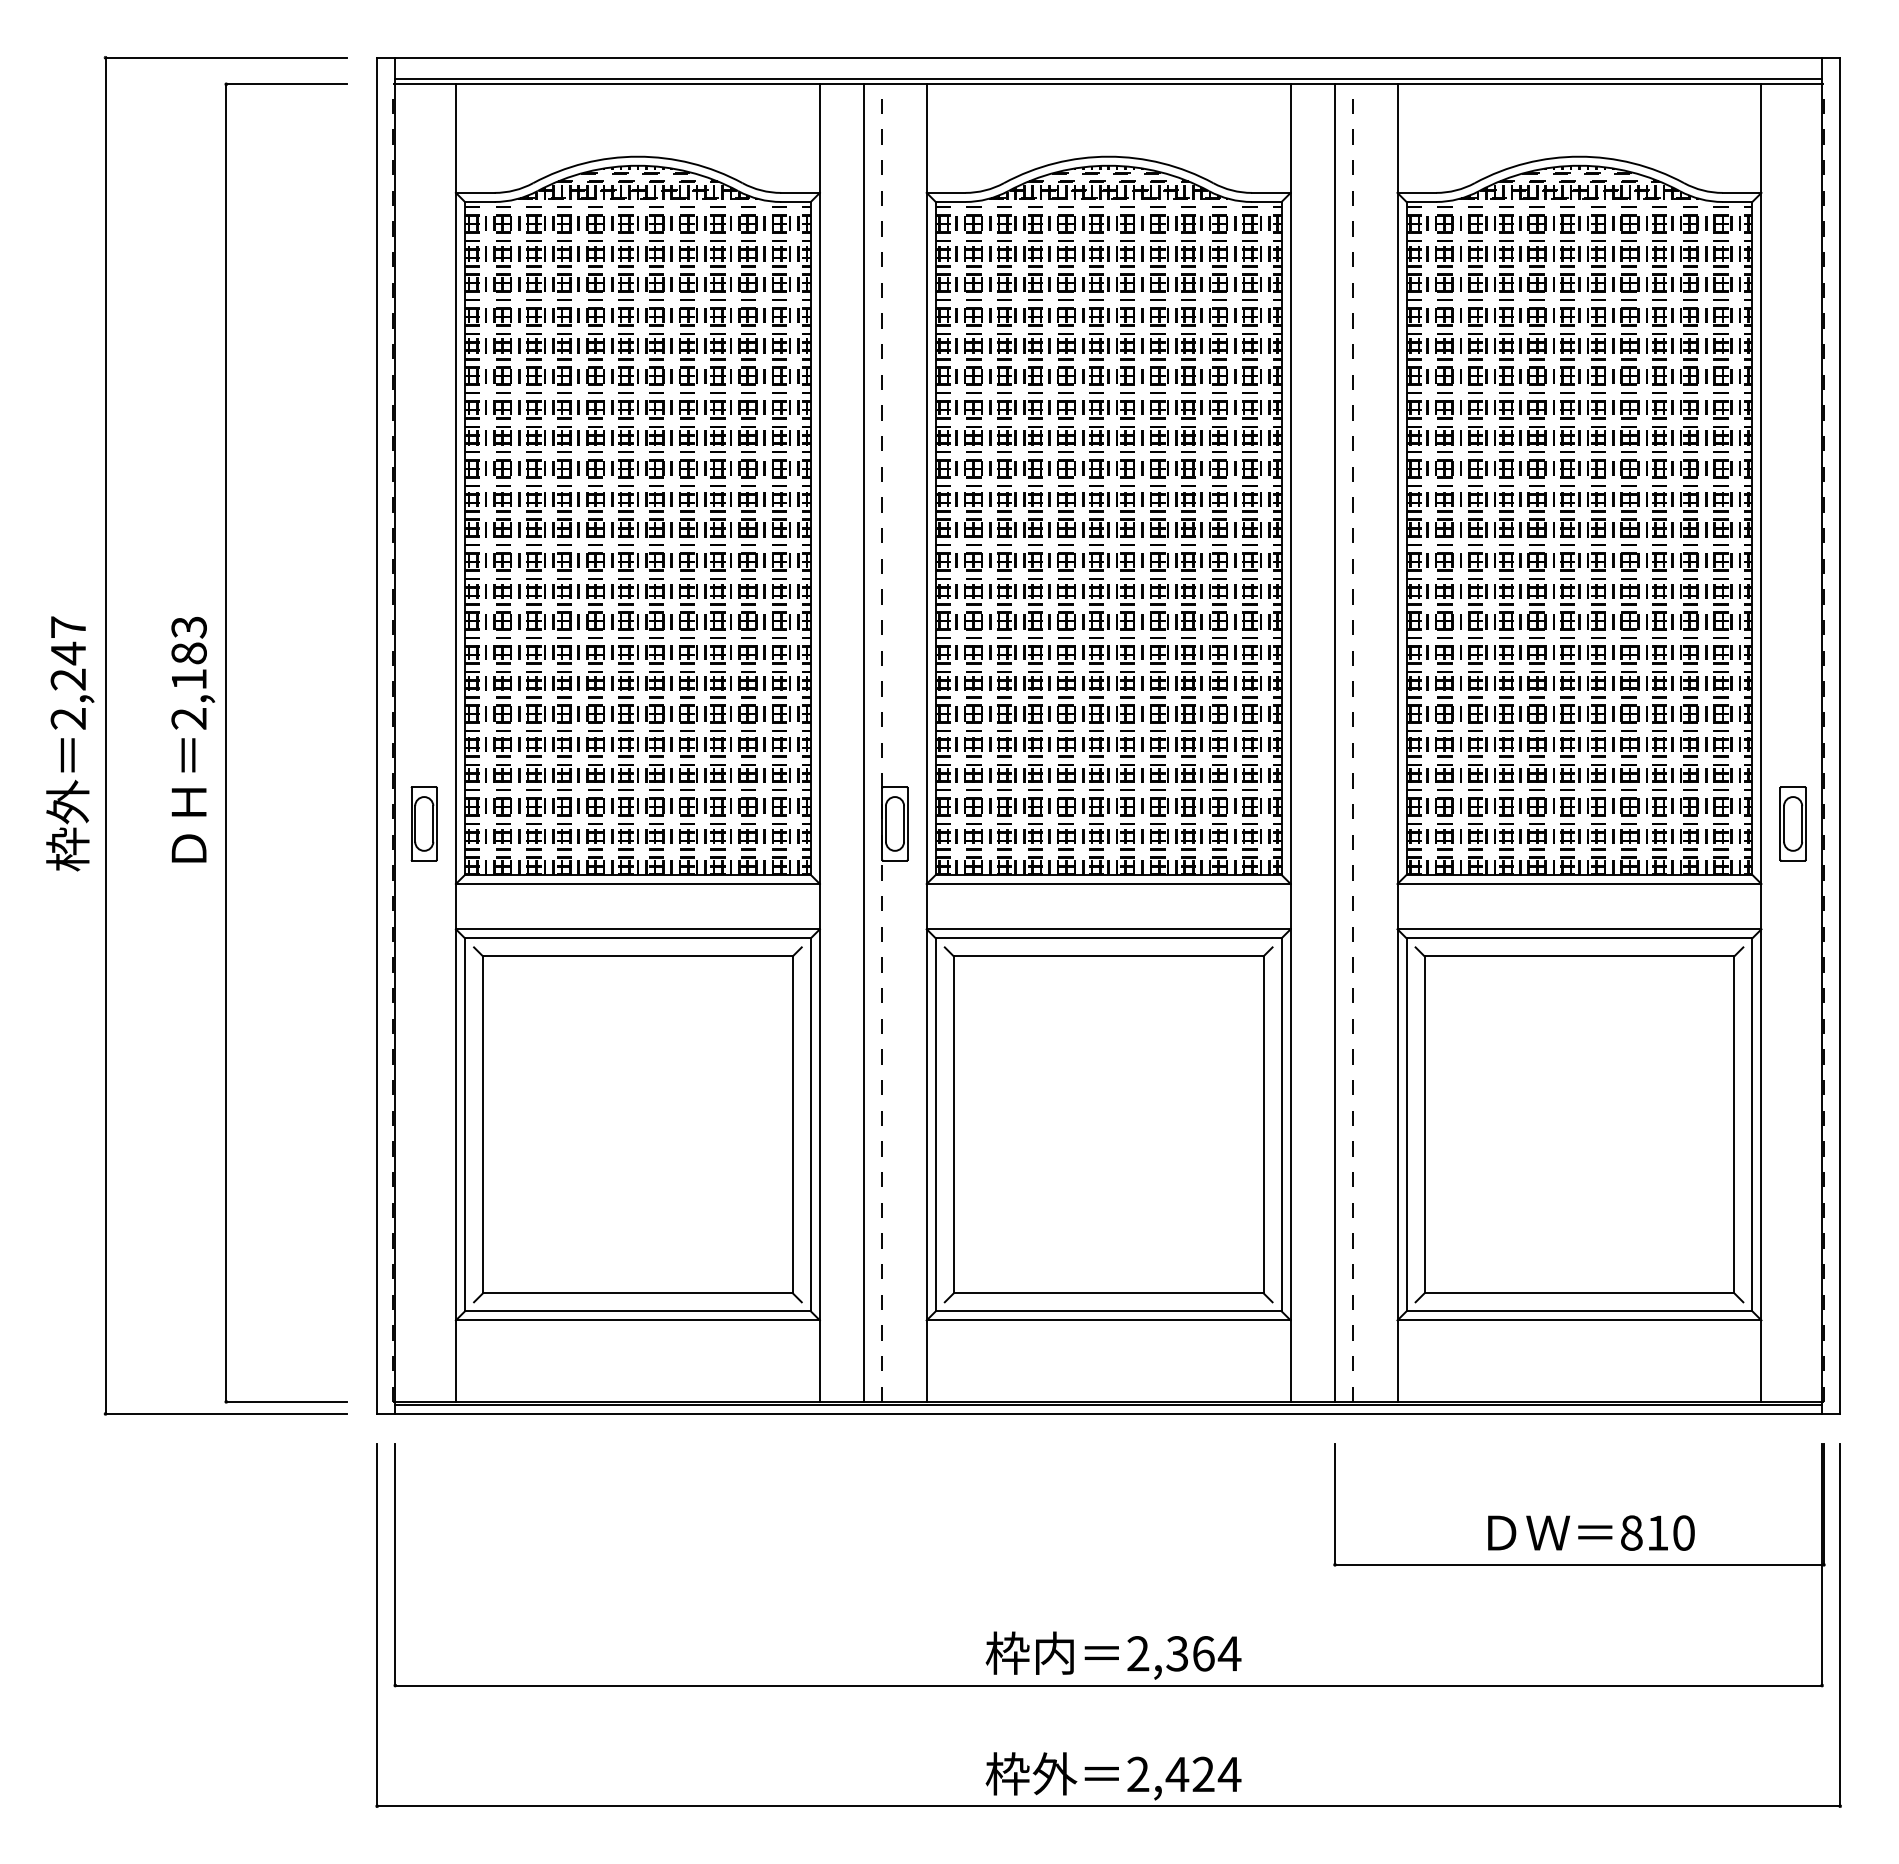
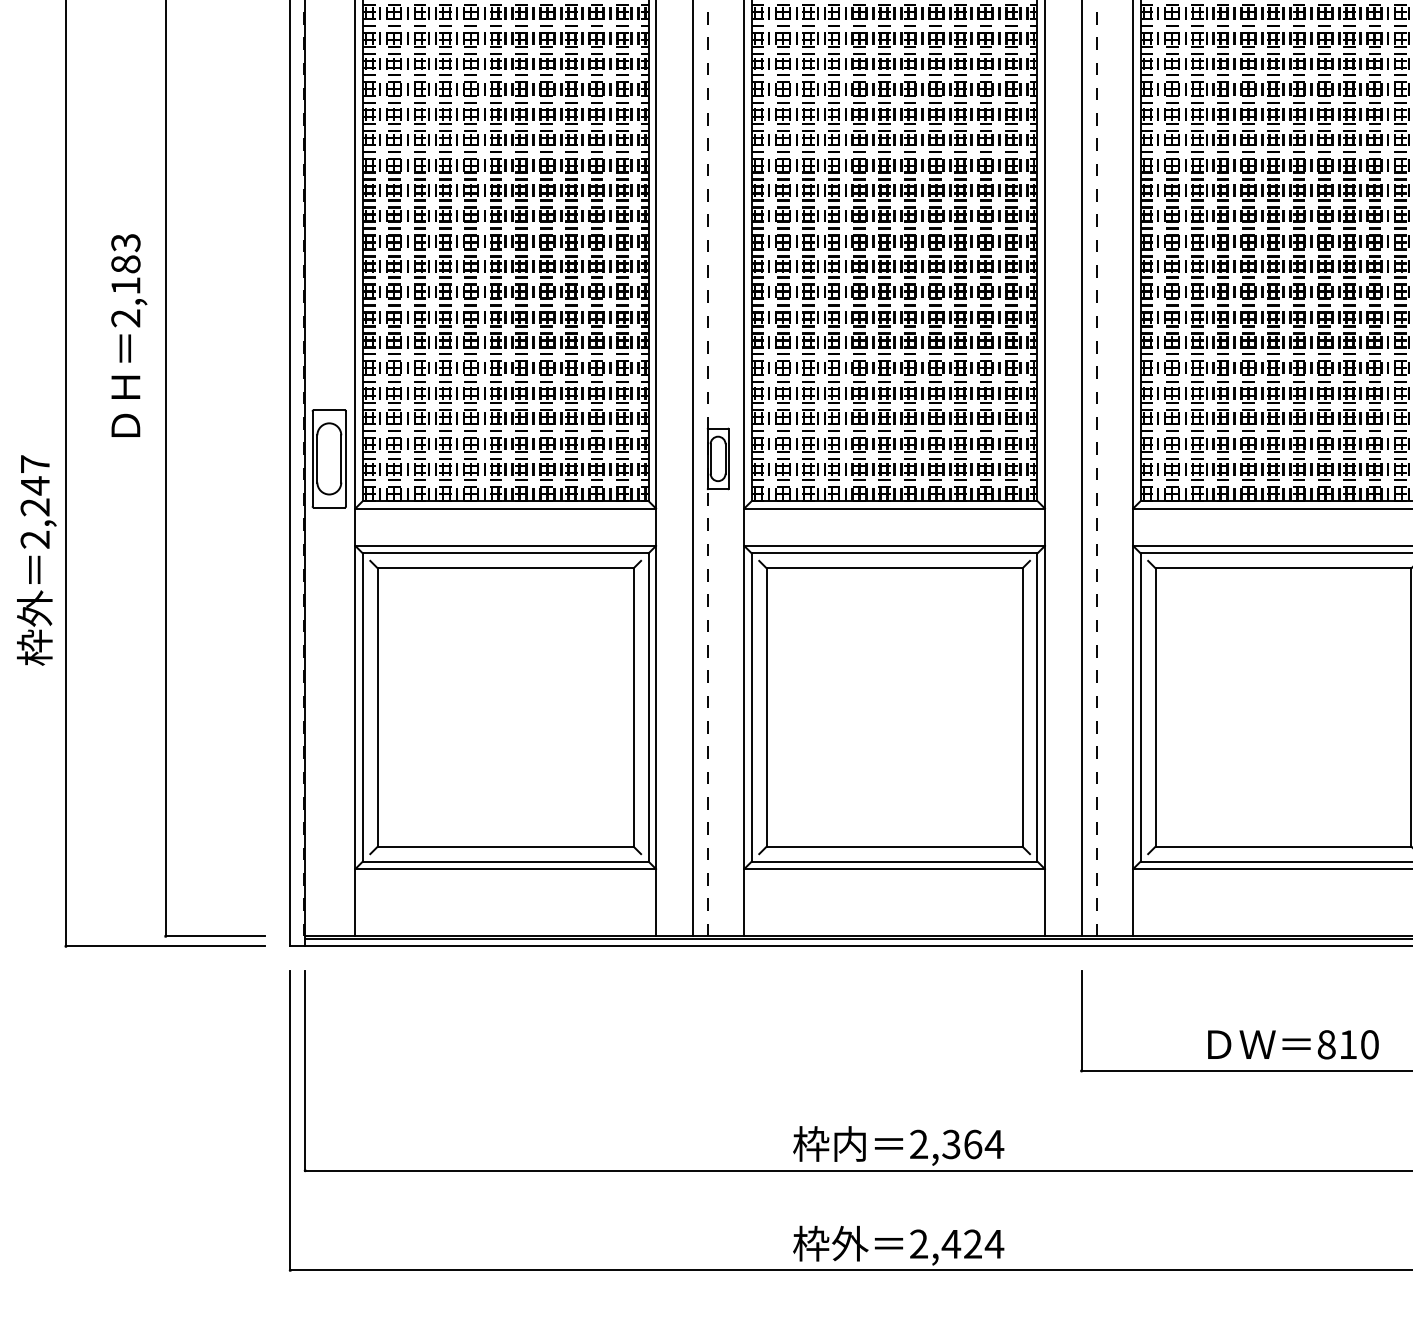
text: (192, 739) -> (128, 335), moved
text: (70, 743) -> (36, 560), moved
part: (423, 823) -> (328, 458), size x1.6

